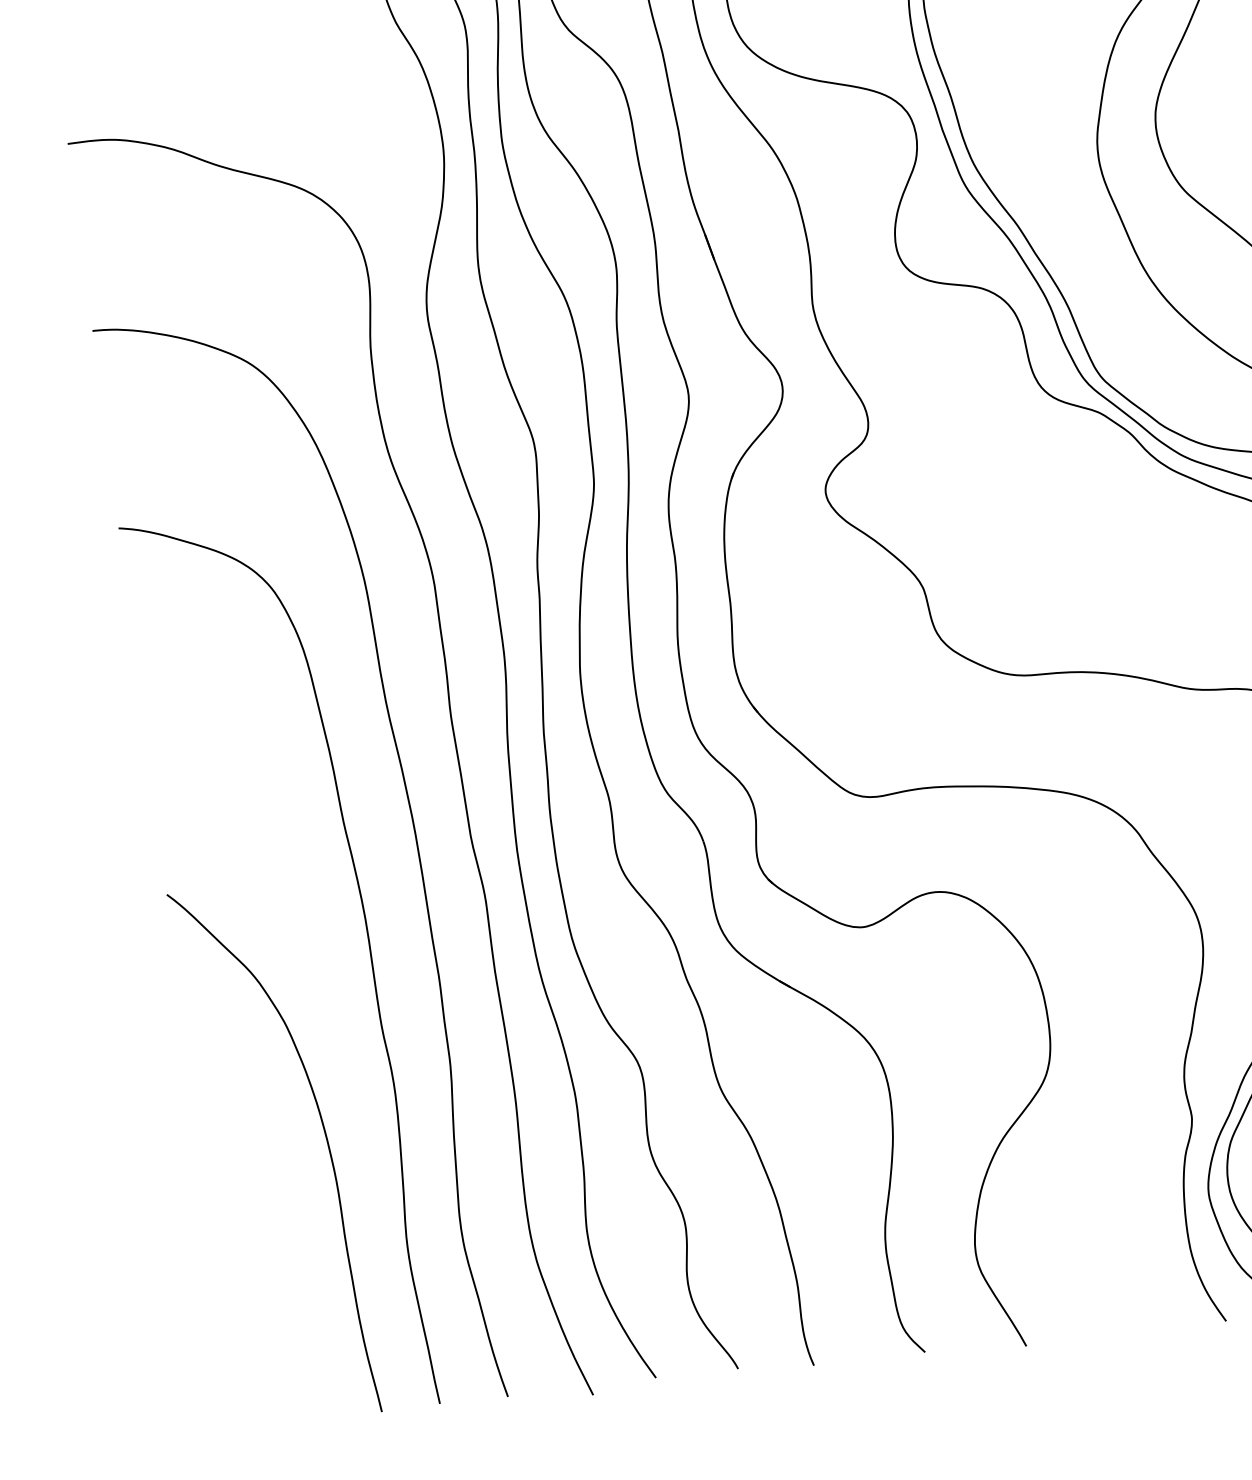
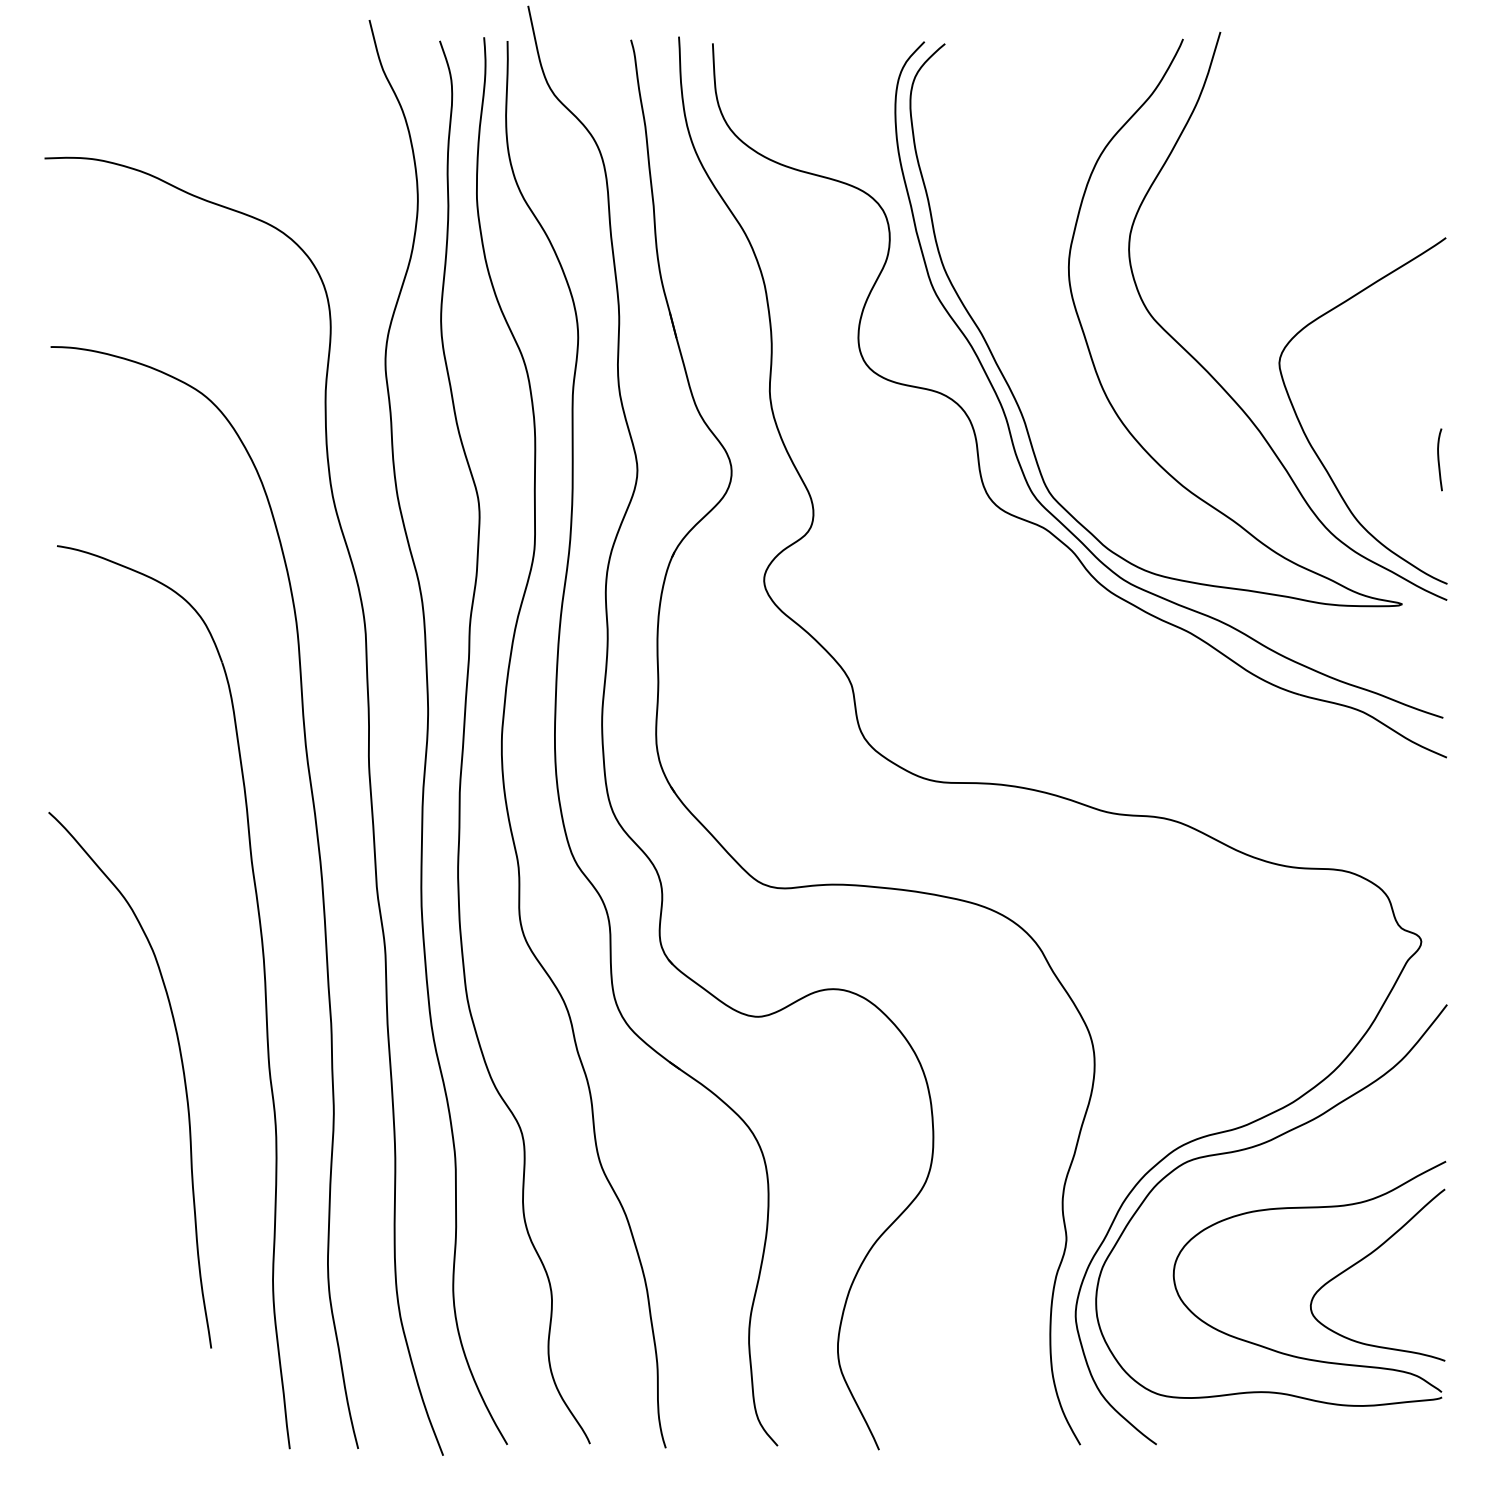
curve: (325, 1139) -> (182, 1071), moved

